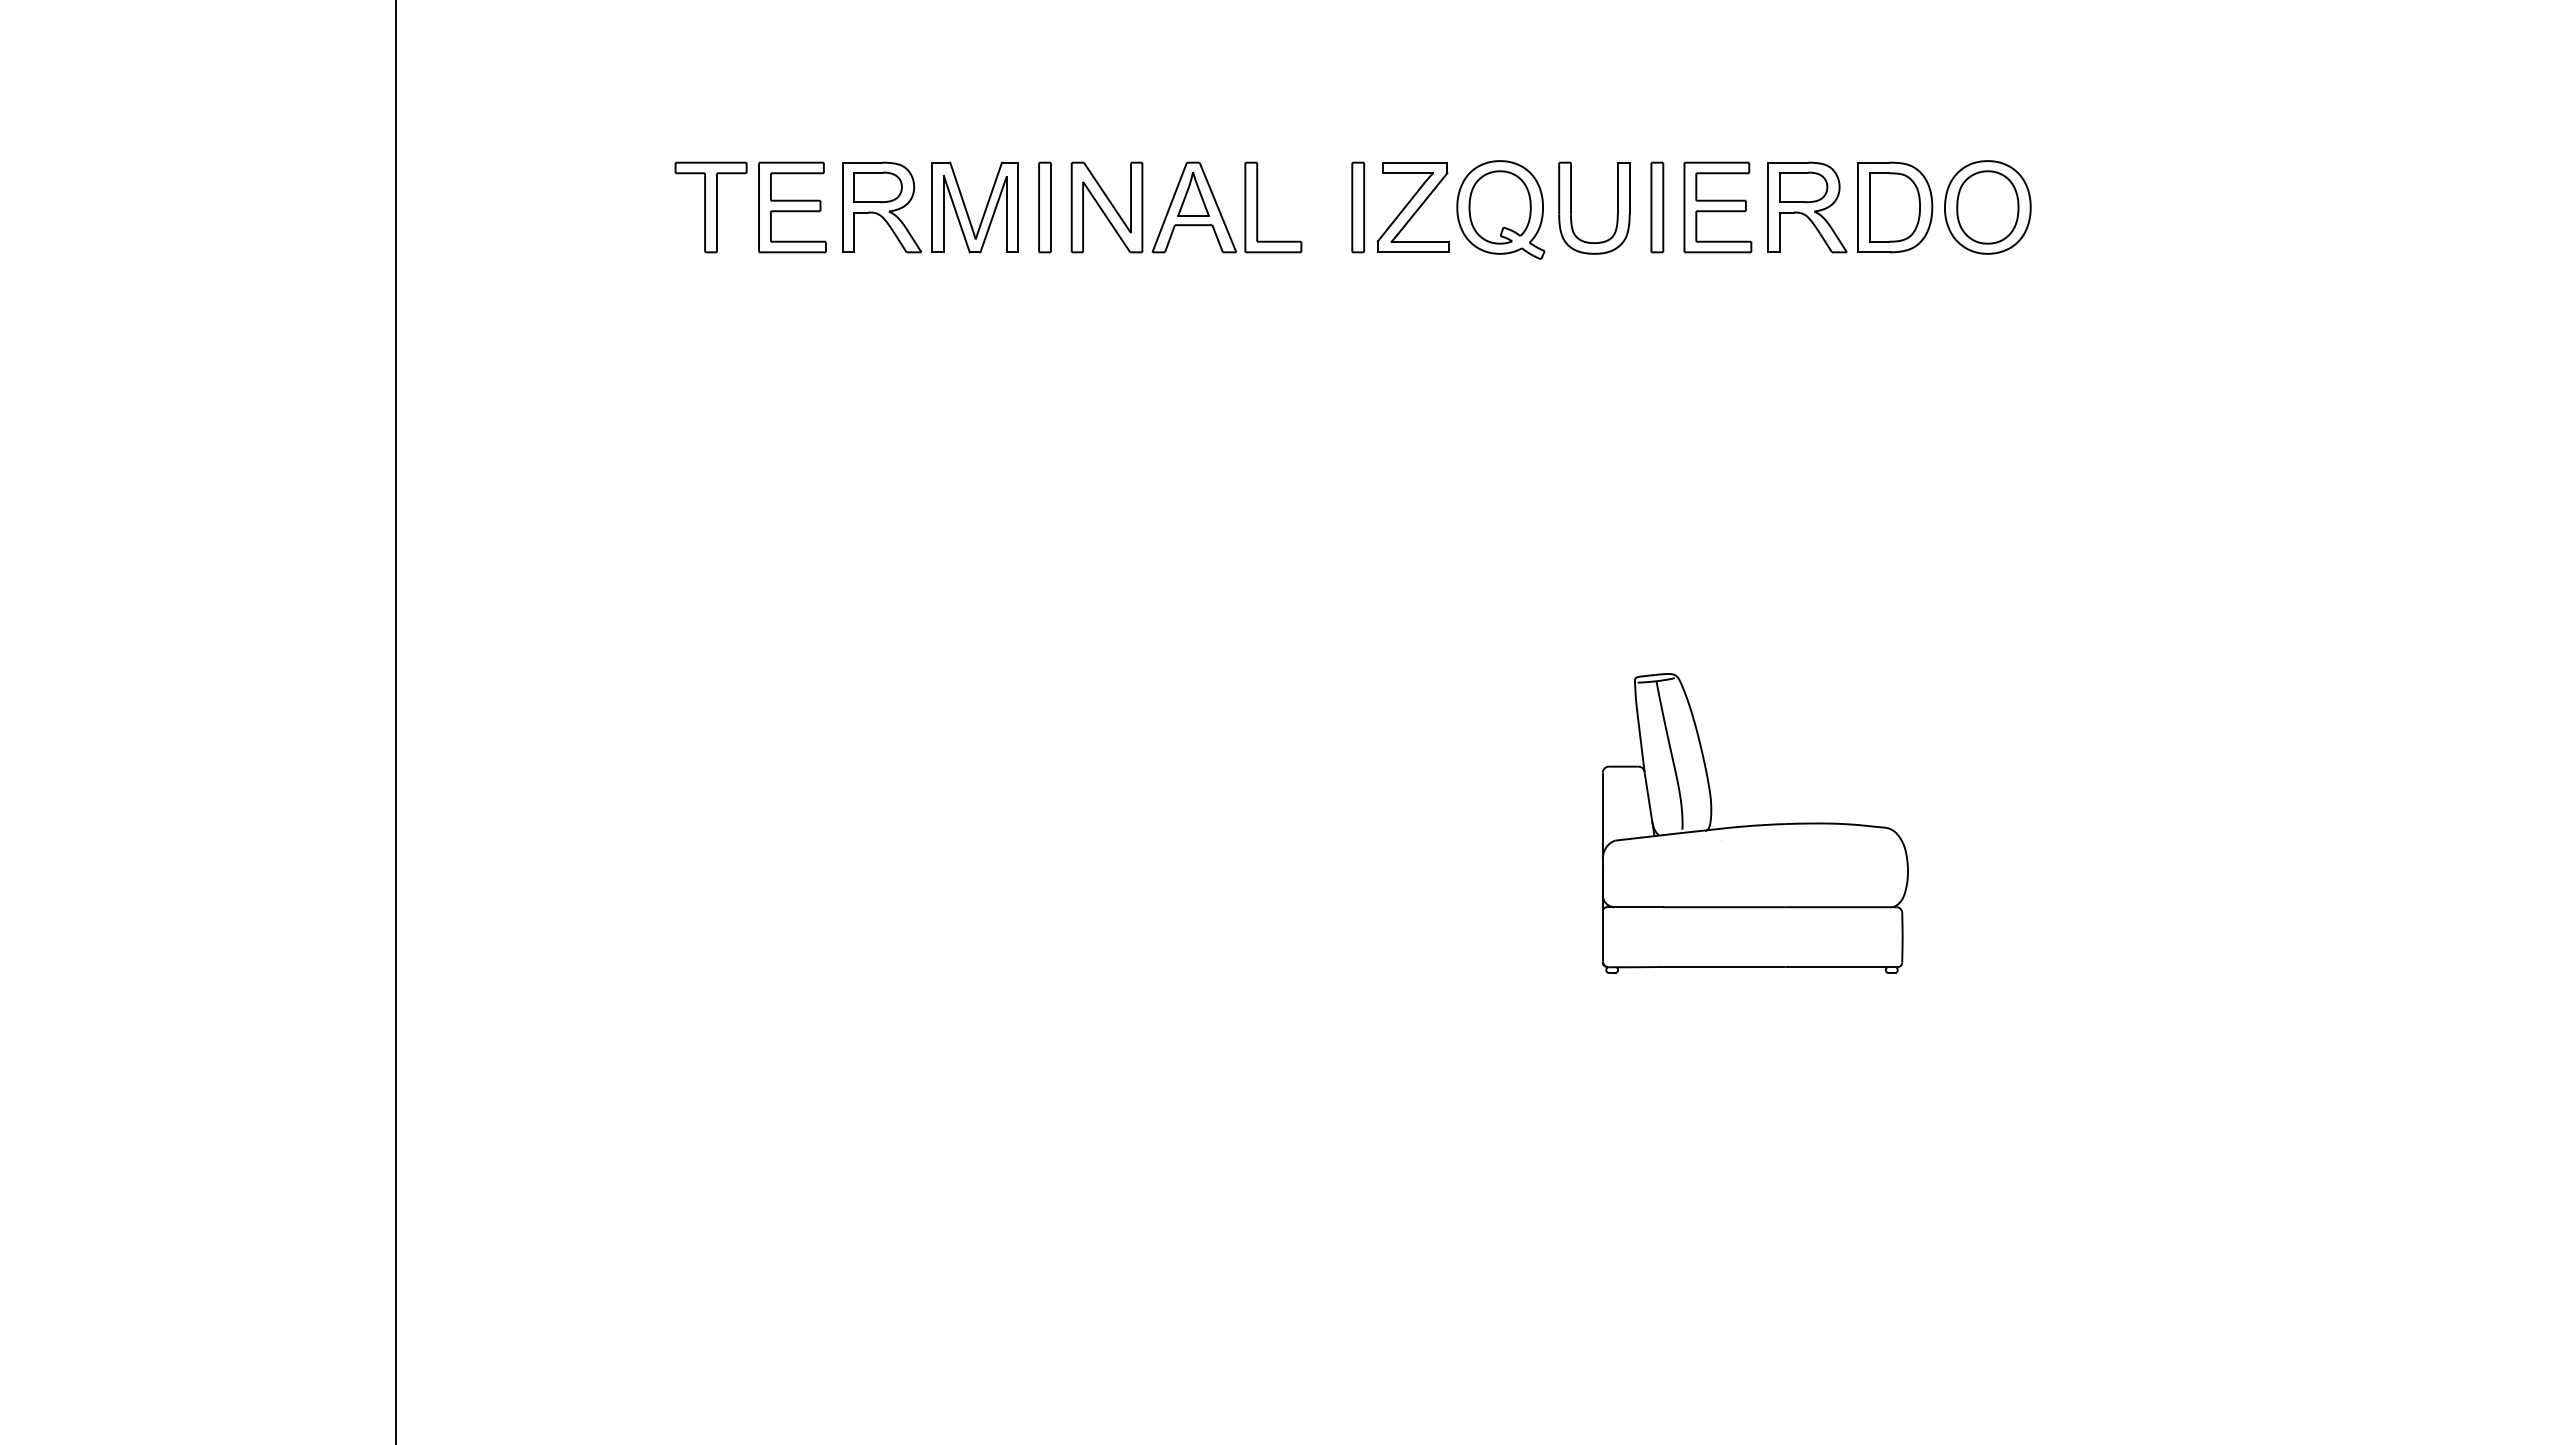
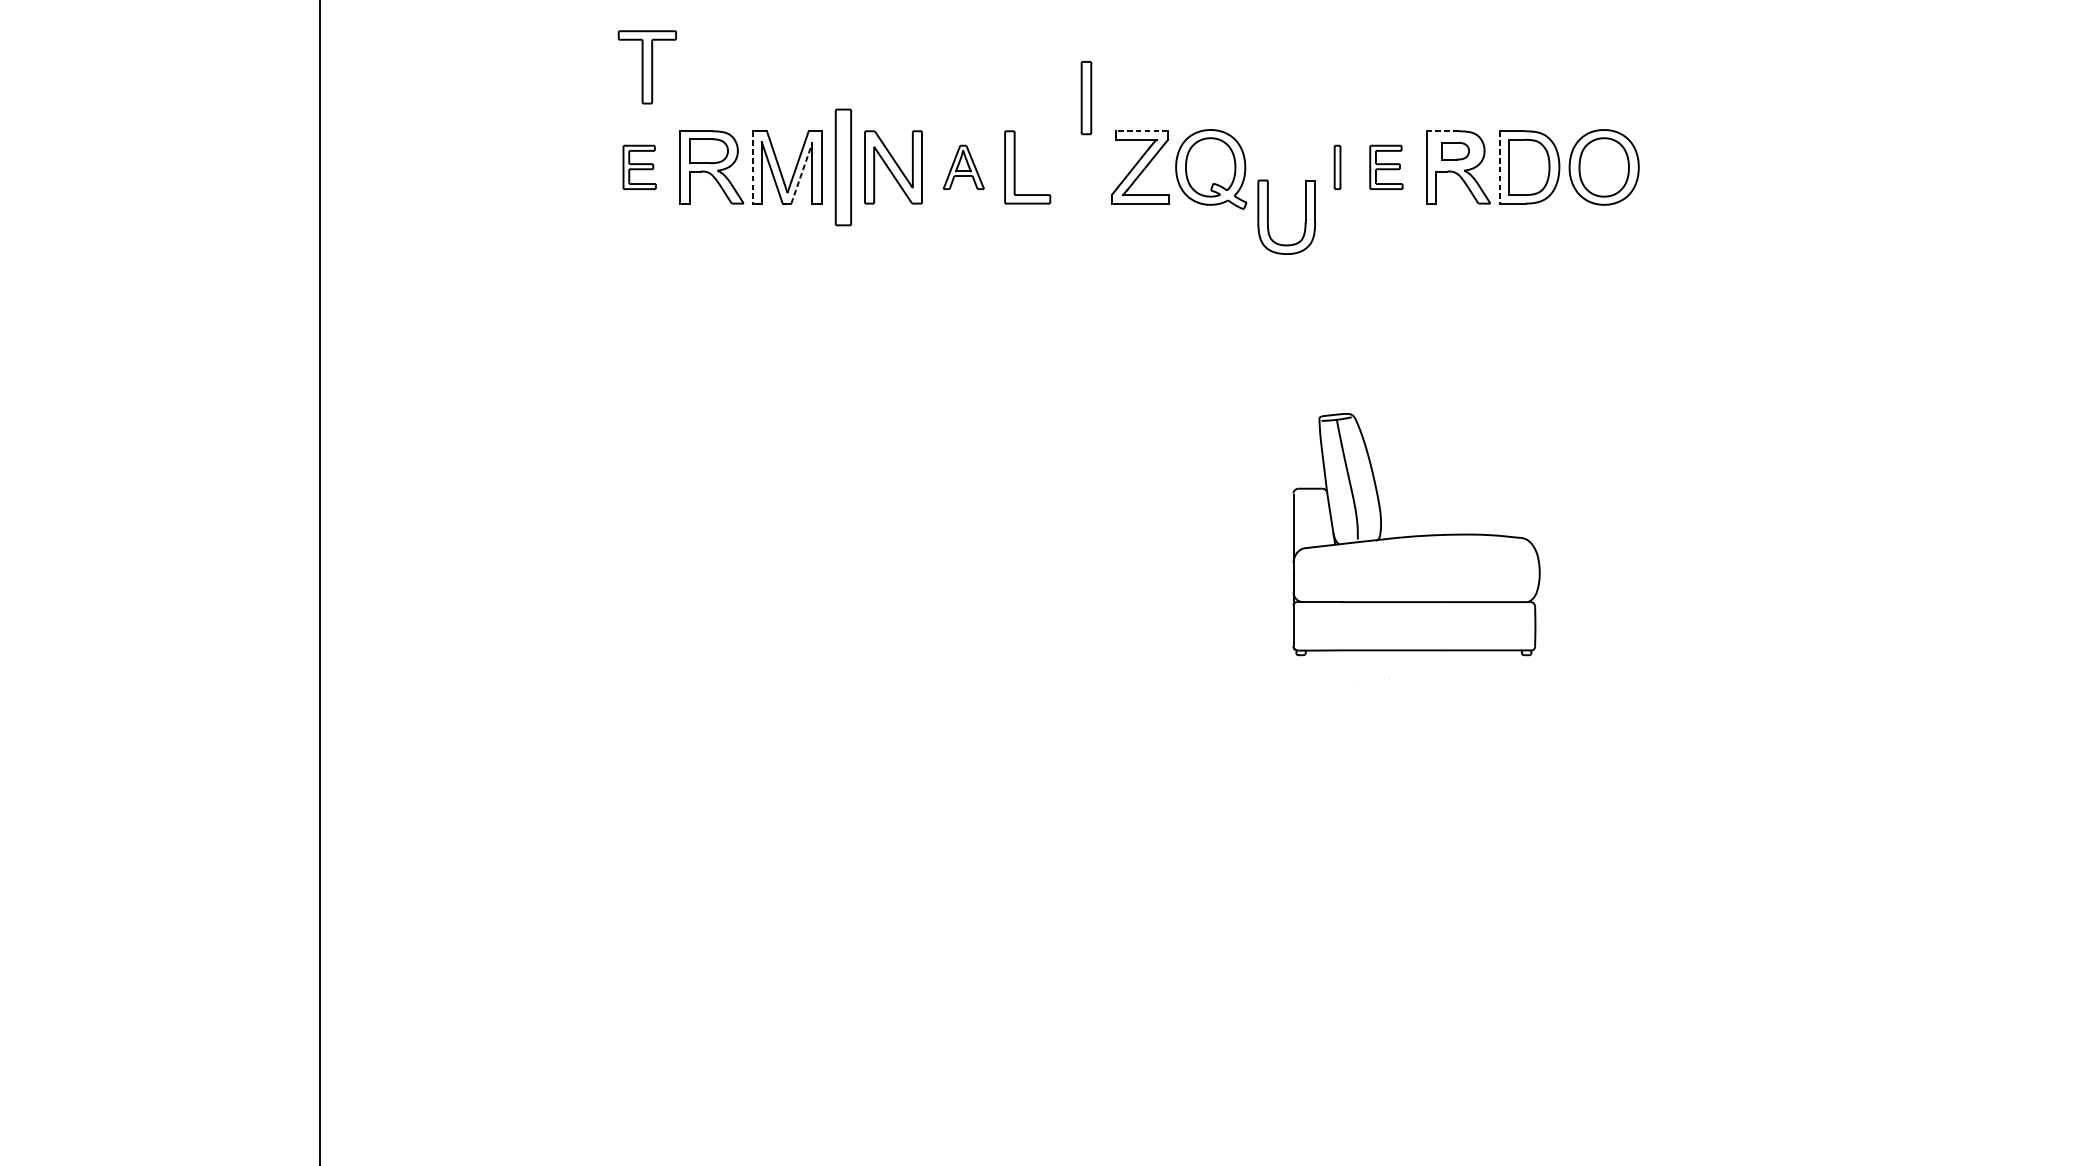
line: (1414, 162) -> (1141, 131), solid -> dashed
line: (1787, 162) -> (1442, 131), solid -> dashed
part: (1803, 187) -> (1455, 151), size x0.7
part: (710, 207) -> (646, 67), moved
part: (792, 207) -> (639, 167), size x0.6
line: (932, 207) -> (752, 167), solid -> dashed
part: (1044, 207) -> (843, 167), size x1.6
part: (1193, 207) -> (963, 167), size x0.6
part: (1358, 207) -> (1086, 98), moved
part: (1571, 207) -> (1268, 216), moved
part: (1657, 207) -> (1337, 167), size x0.6
part: (1717, 207) -> (1386, 167), size x0.6
line: (1858, 207) -> (1499, 167), solid -> dashed
line: (993, 214) -> (801, 173), solid -> dashed
part: (1755, 823) -> (1416, 534), moved

